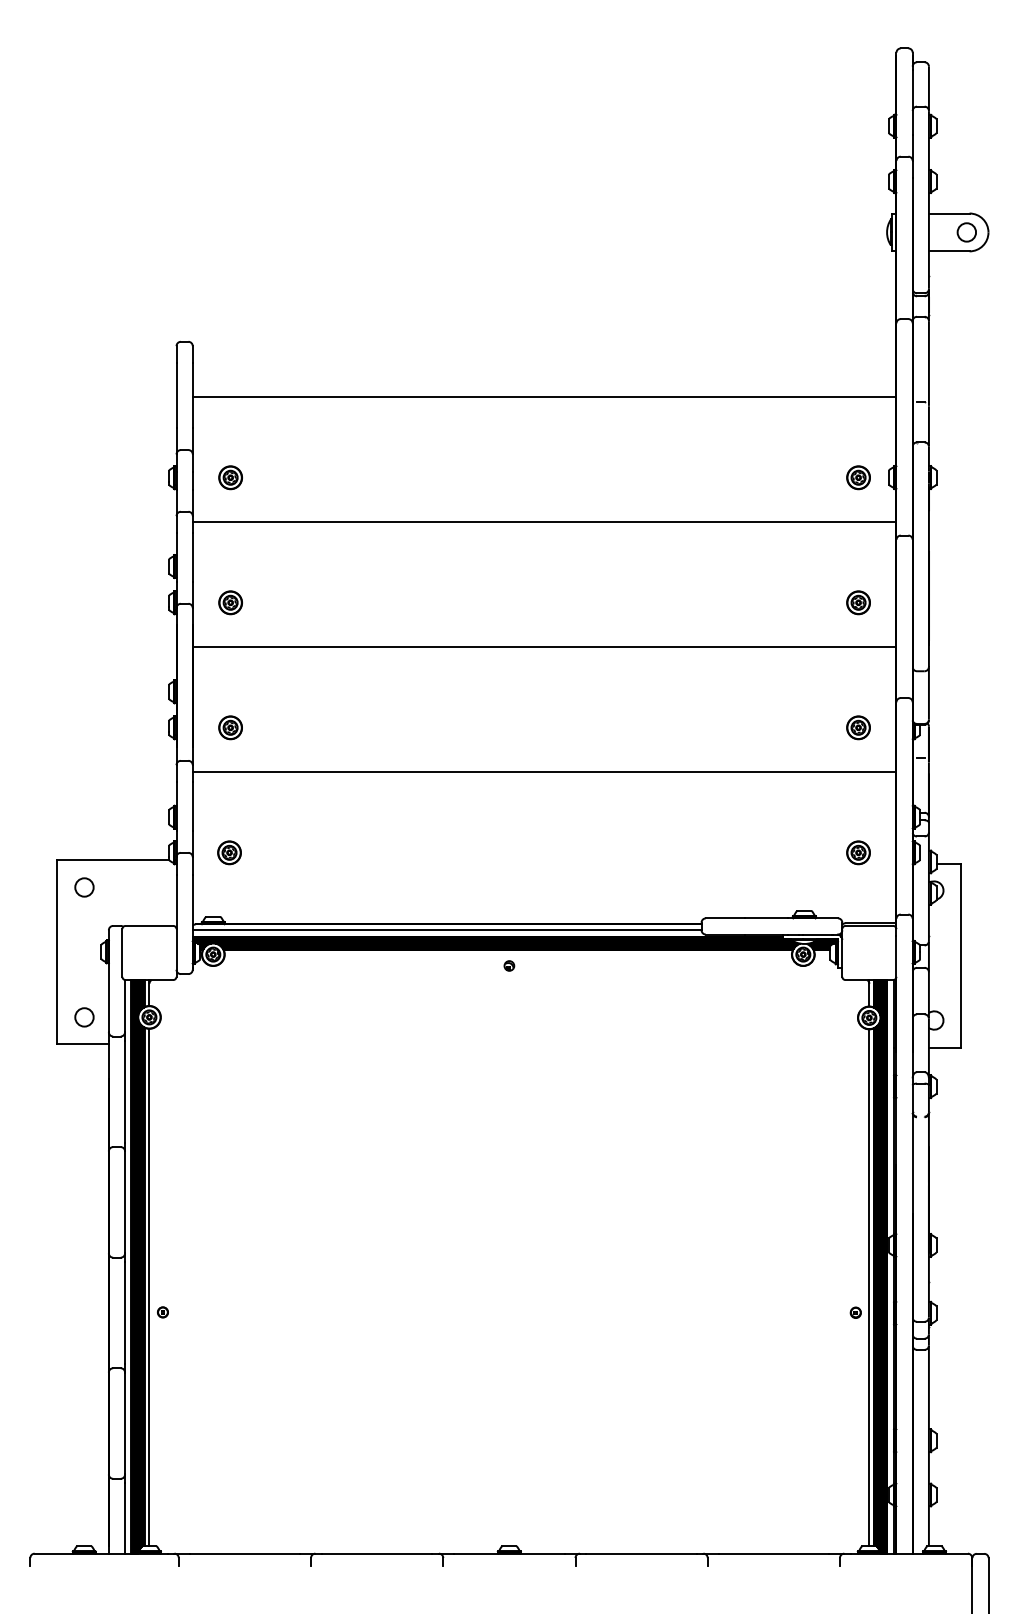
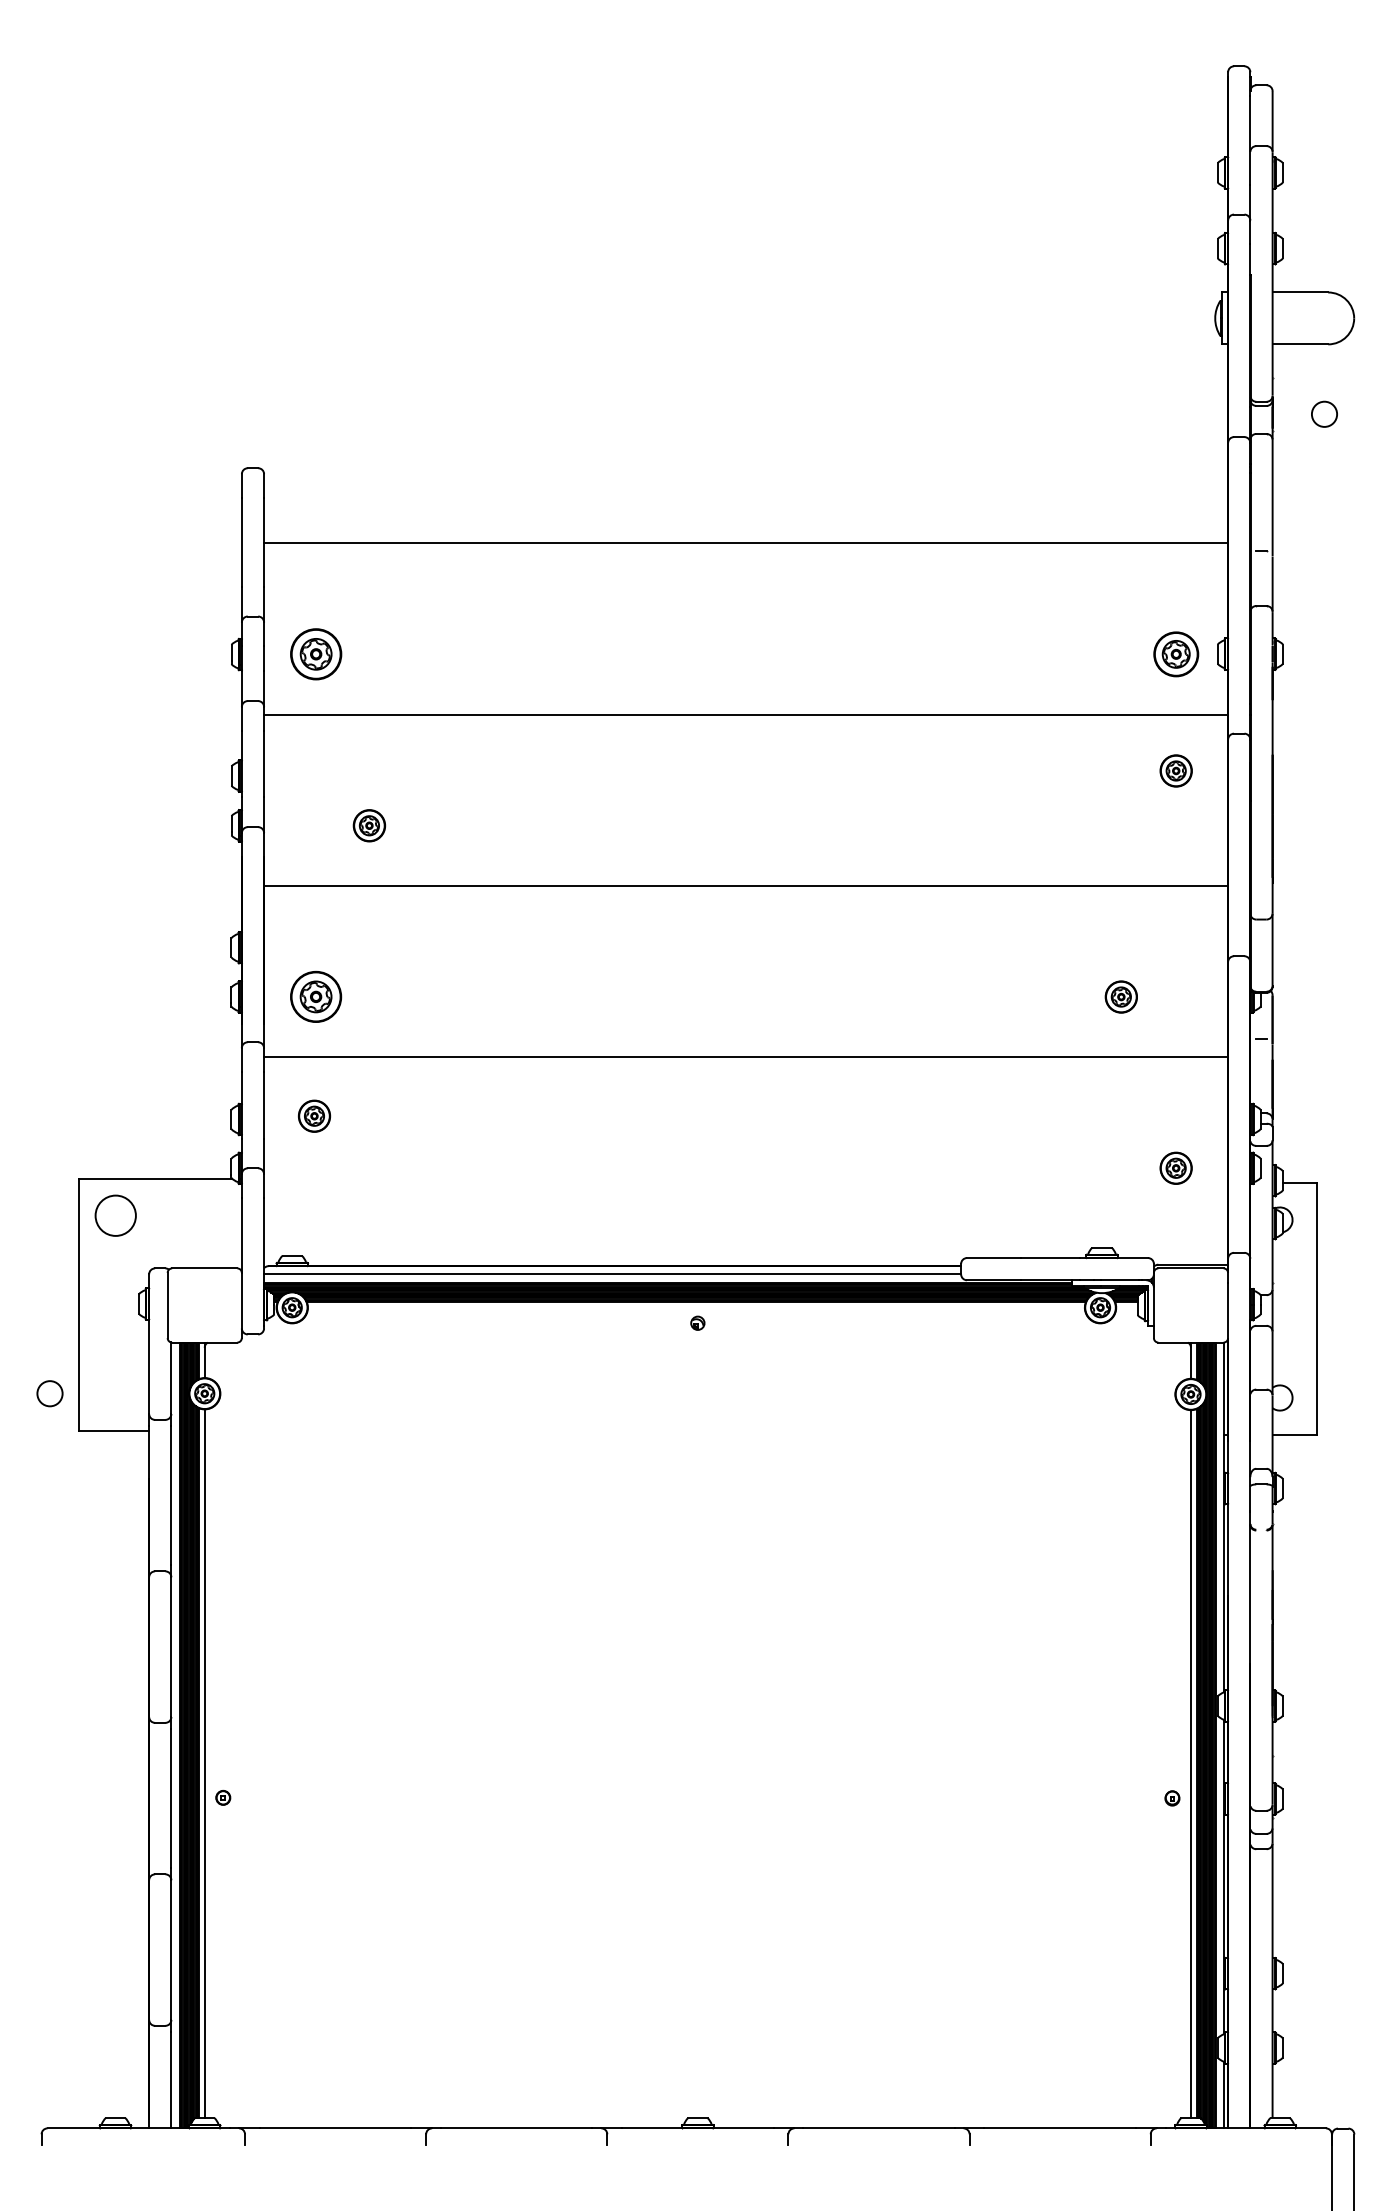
circle: (966, 232) -> (1324, 414), moved
part: (230, 477) -> (315, 654), size x1.6
part: (858, 477) -> (1176, 654), size x1.4
part: (230, 602) -> (369, 825), moved
part: (858, 602) -> (1176, 770), moved
part: (230, 727) -> (315, 996), size x1.6
part: (858, 727) -> (1121, 996), moved
part: (229, 852) -> (314, 1115), moved
circle: (84, 887) -> (115, 1215), size x1.6
circle: (84, 1017) -> (50, 1393), moved

